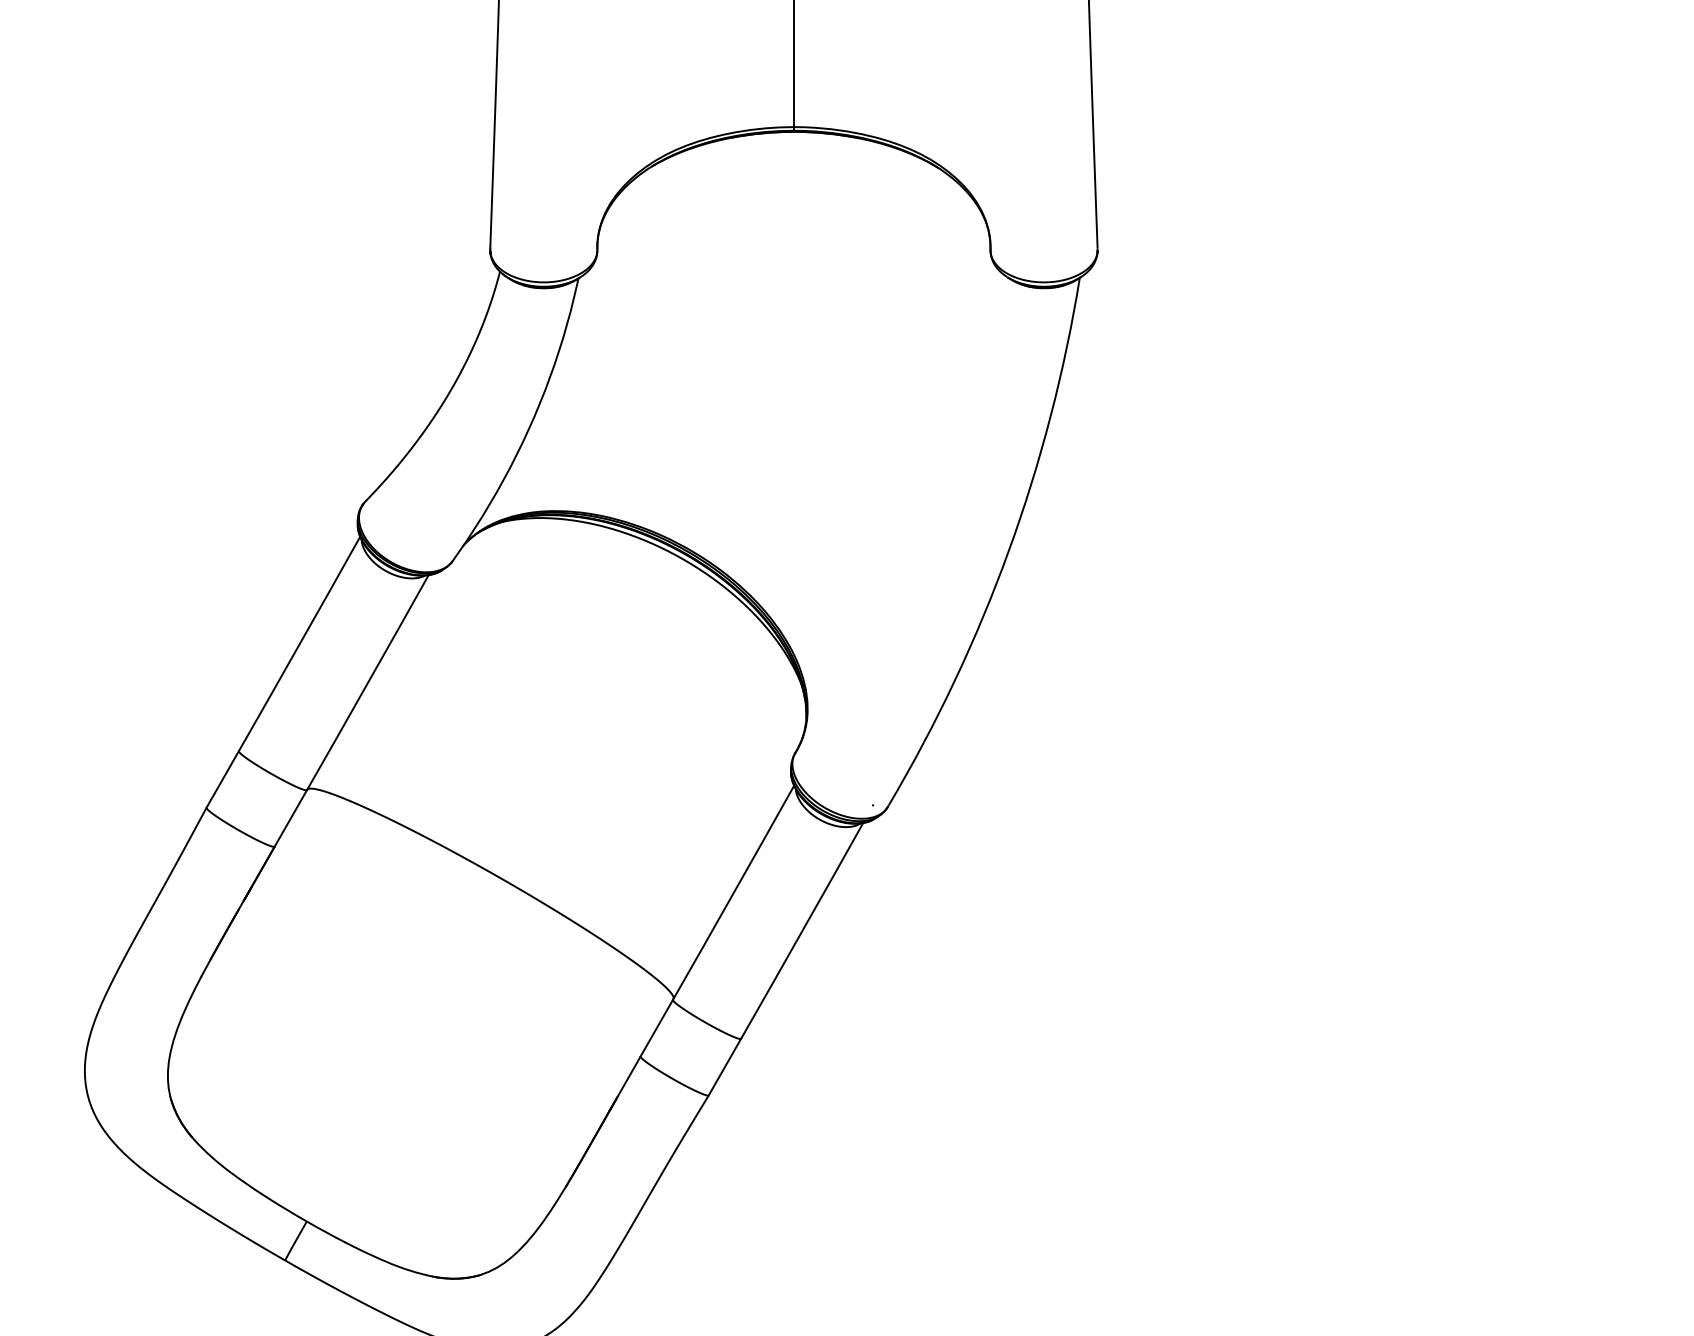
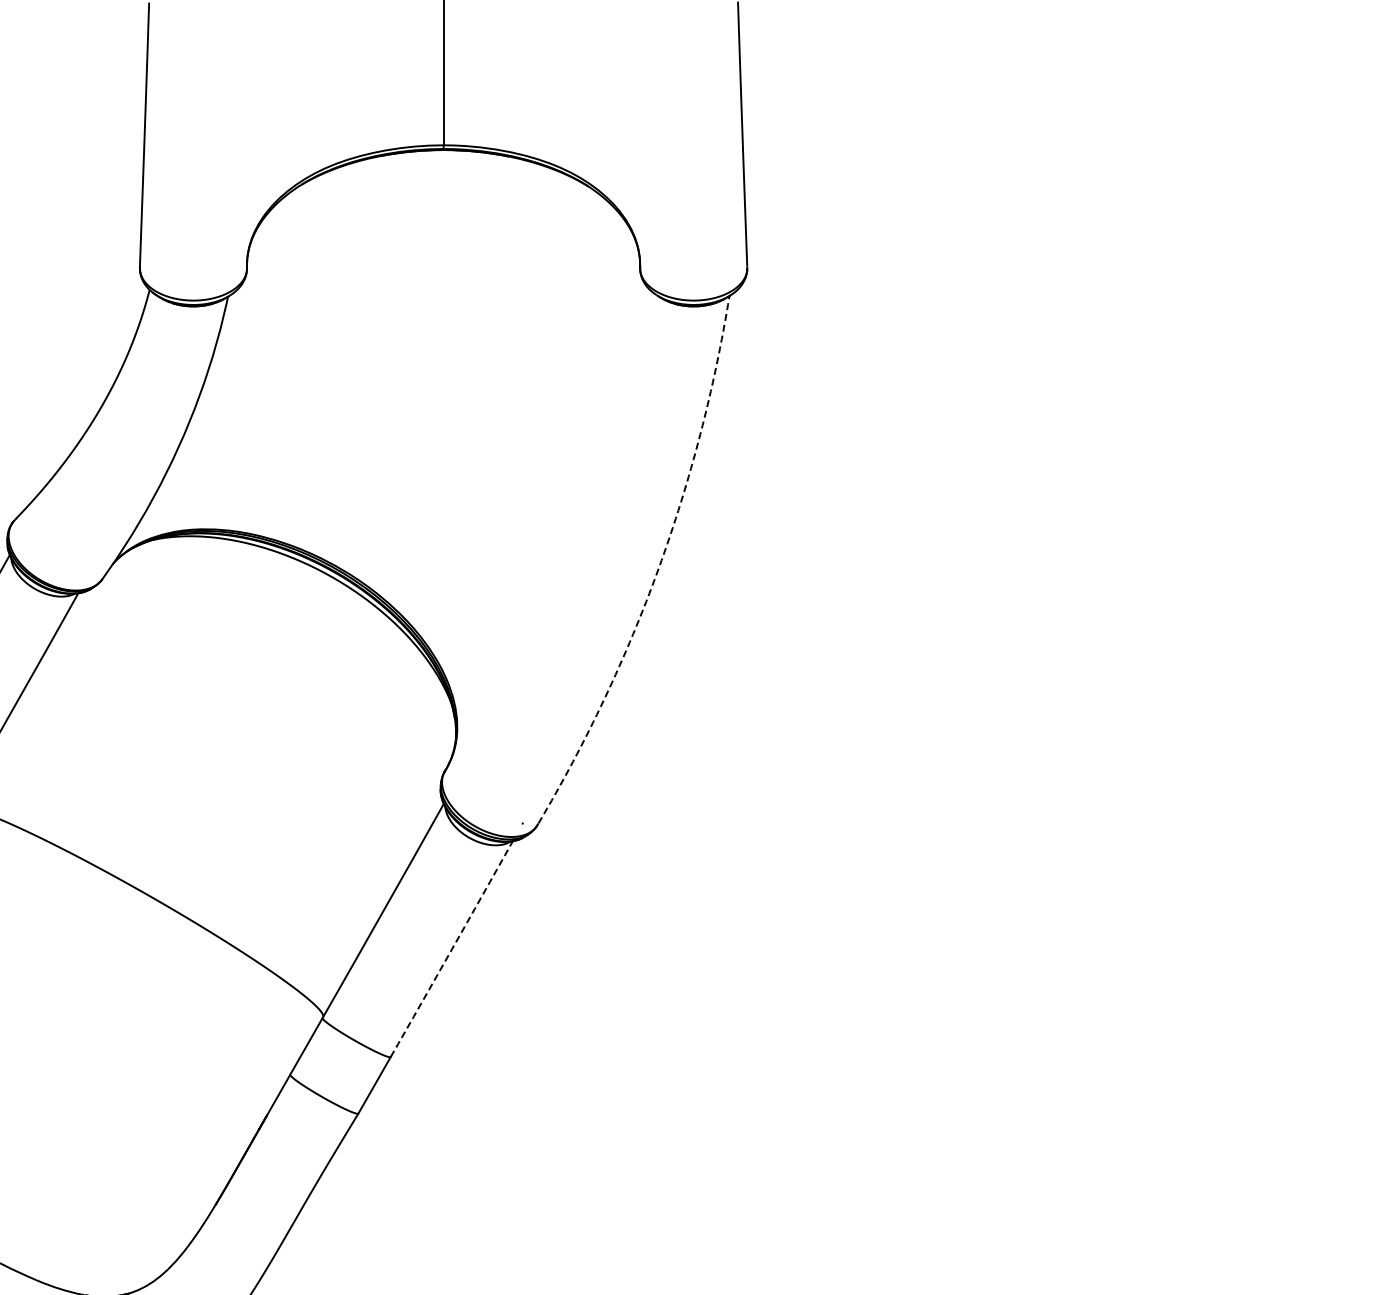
arc: (1009, 550) -> (659, 568), solid -> dashed
arc: (802, 931) -> (452, 949), solid -> dashed

